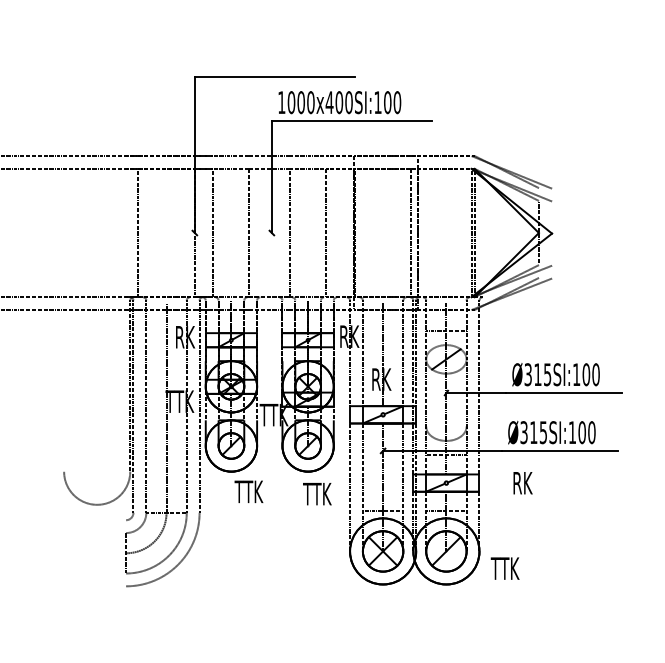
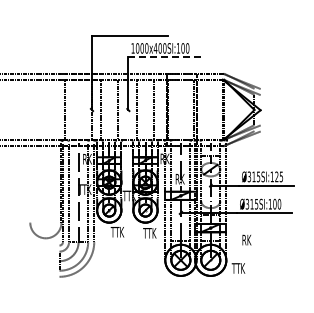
line: (352, 121) -> (166, 57), solid -> dashed
text: (591, 373) -> (279, 176), Ø315SI:100 -> Ø315SI:125
text: (522, 481) -> (246, 239), moved

